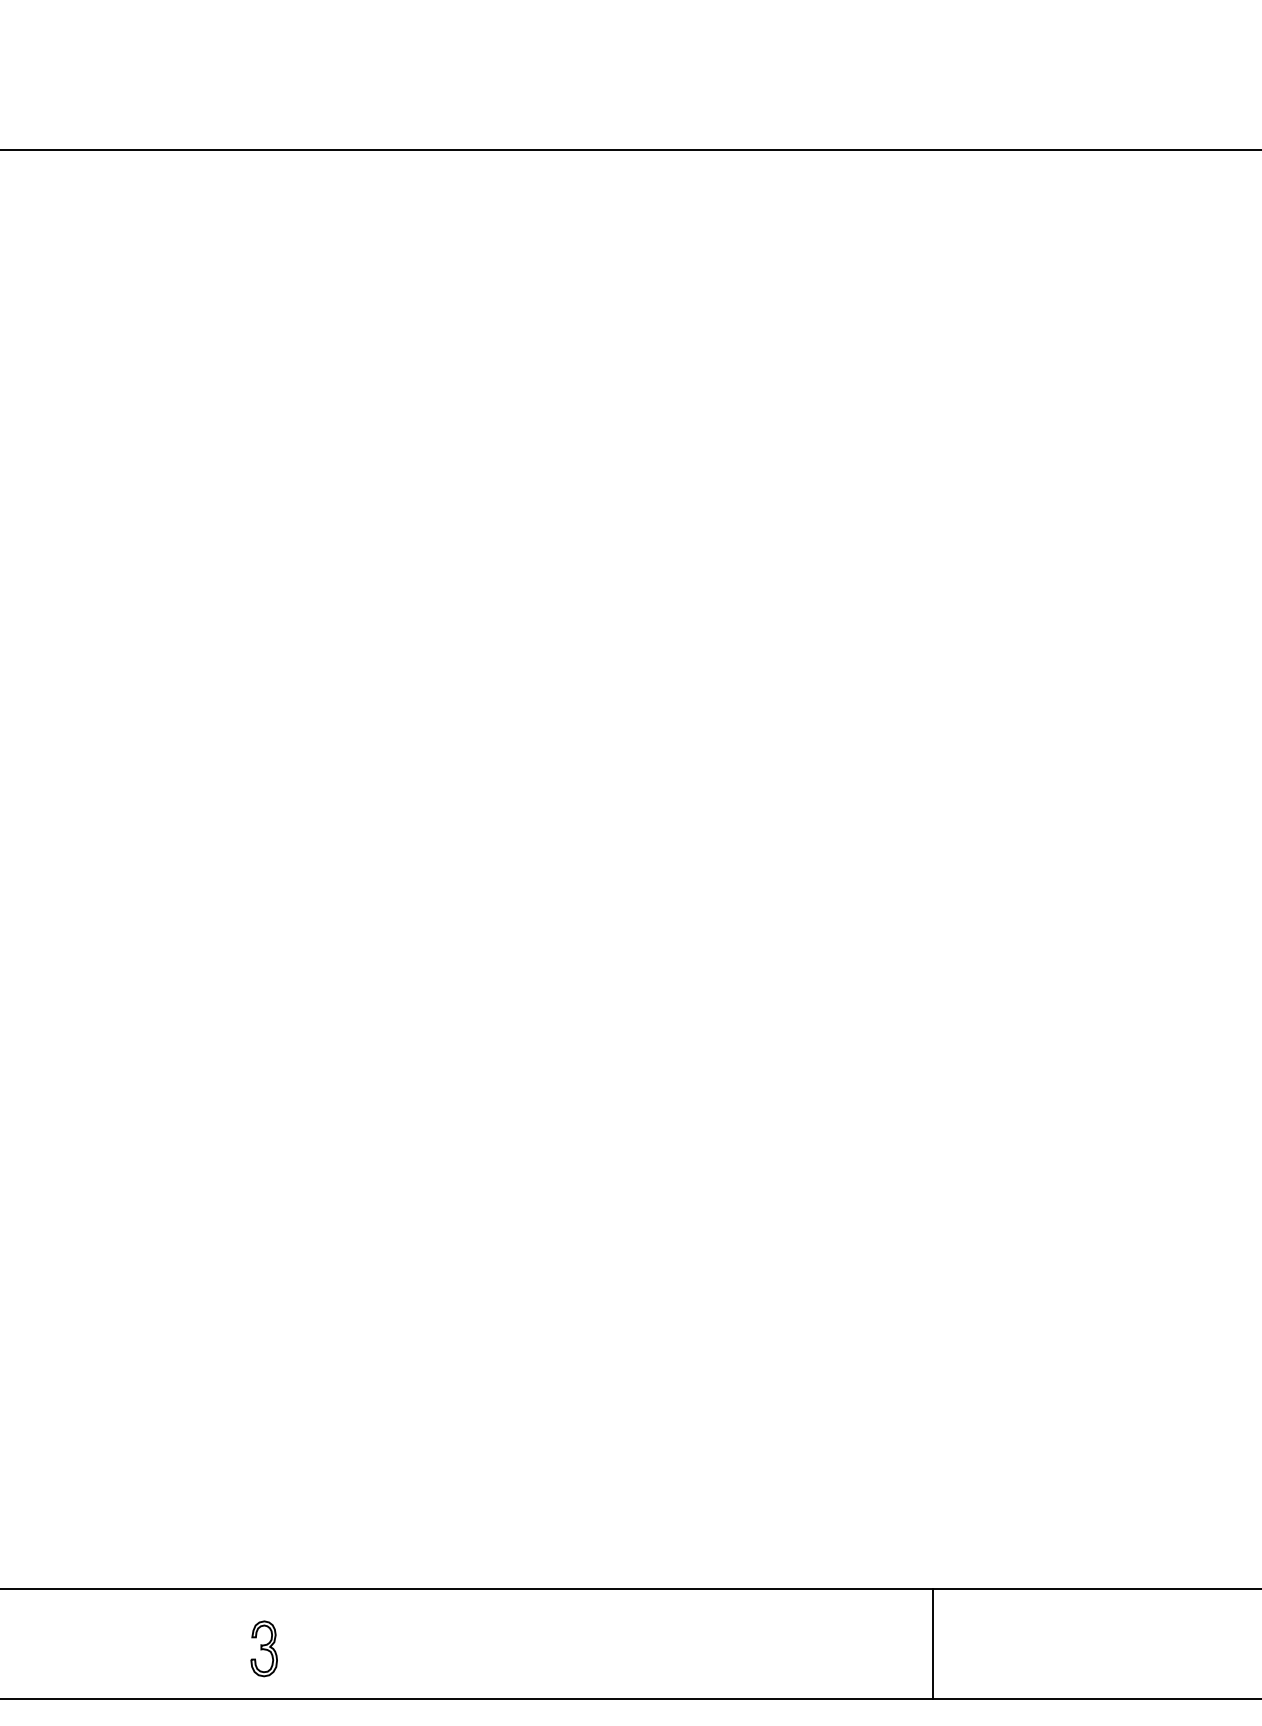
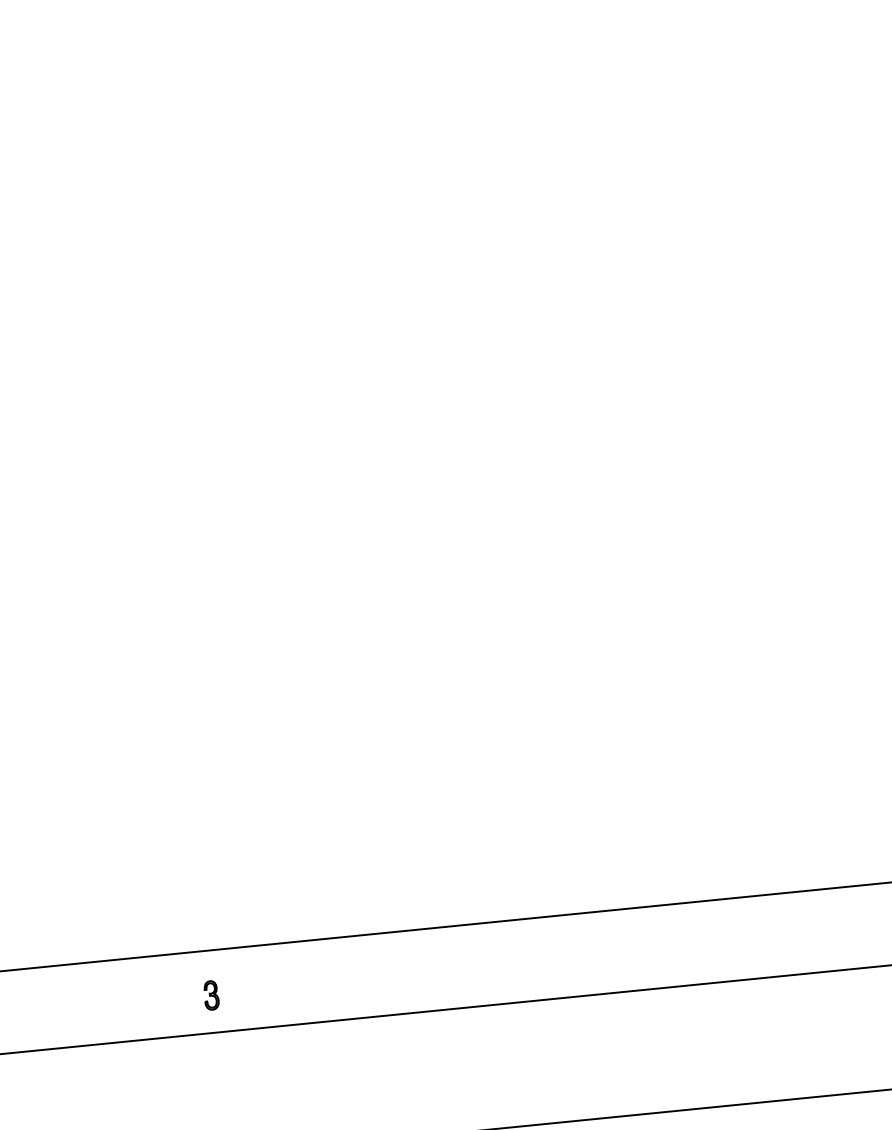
line: (933, 1643) -> (710, 941), removed
part: (263, 1648) -> (210, 995), size x0.7

